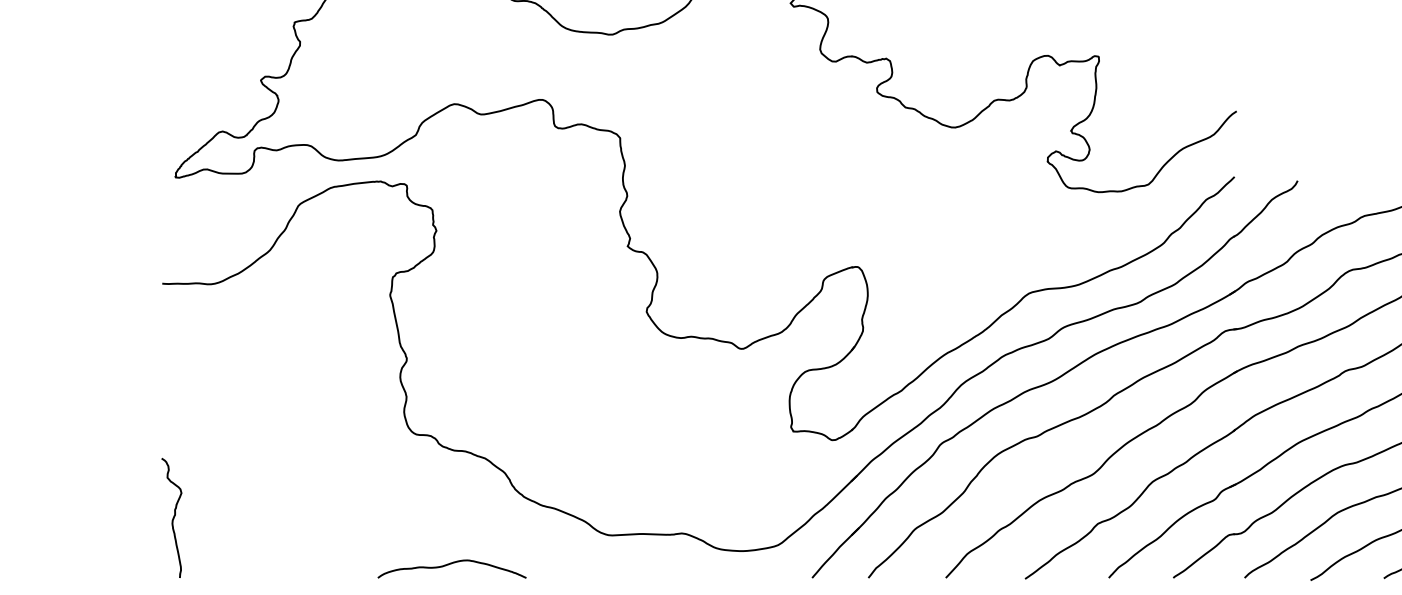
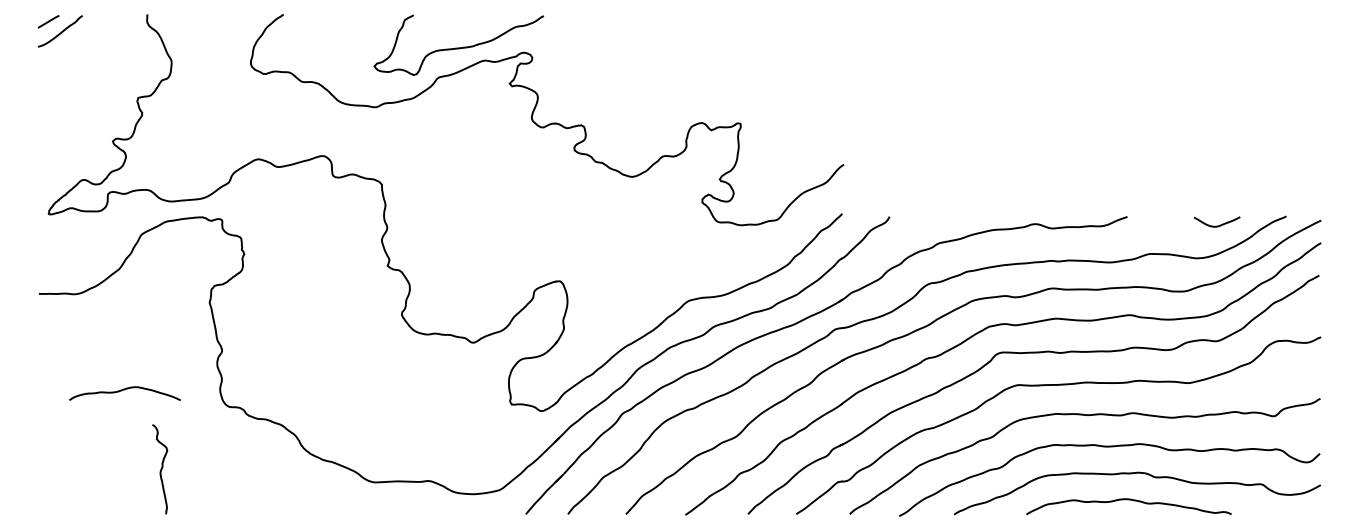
curve: (172, 518) -> (160, 469), moved
curve: (451, 564) -> (124, 390), moved

